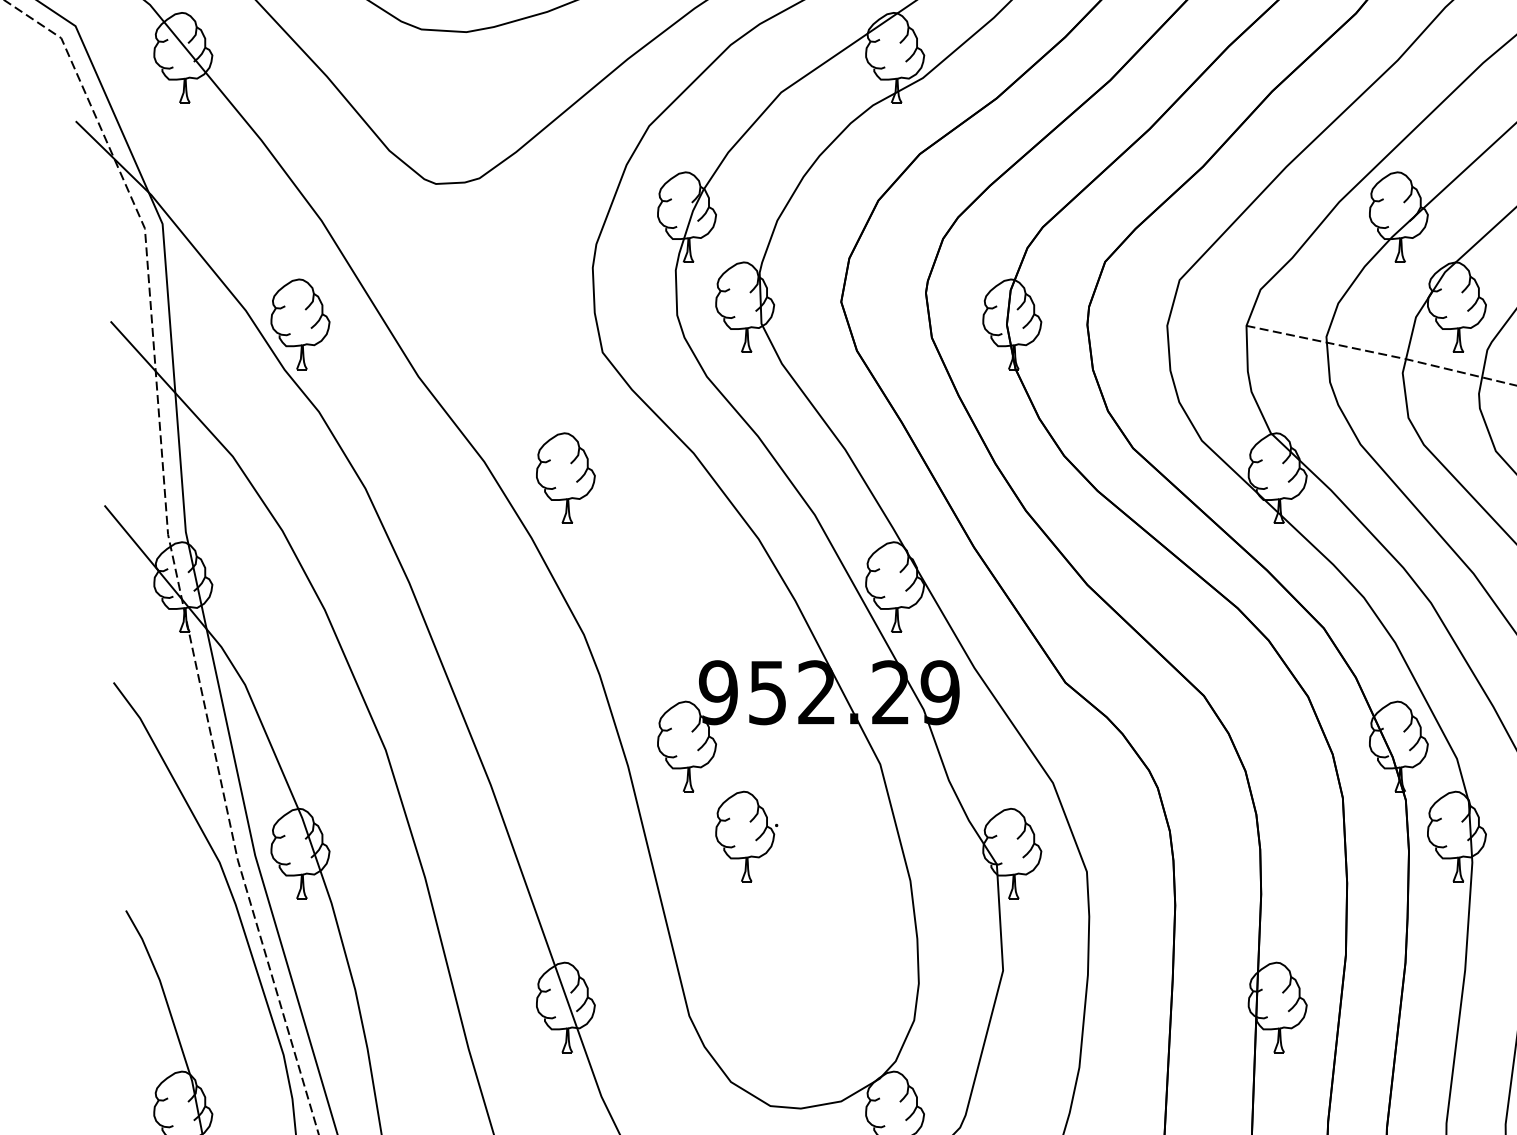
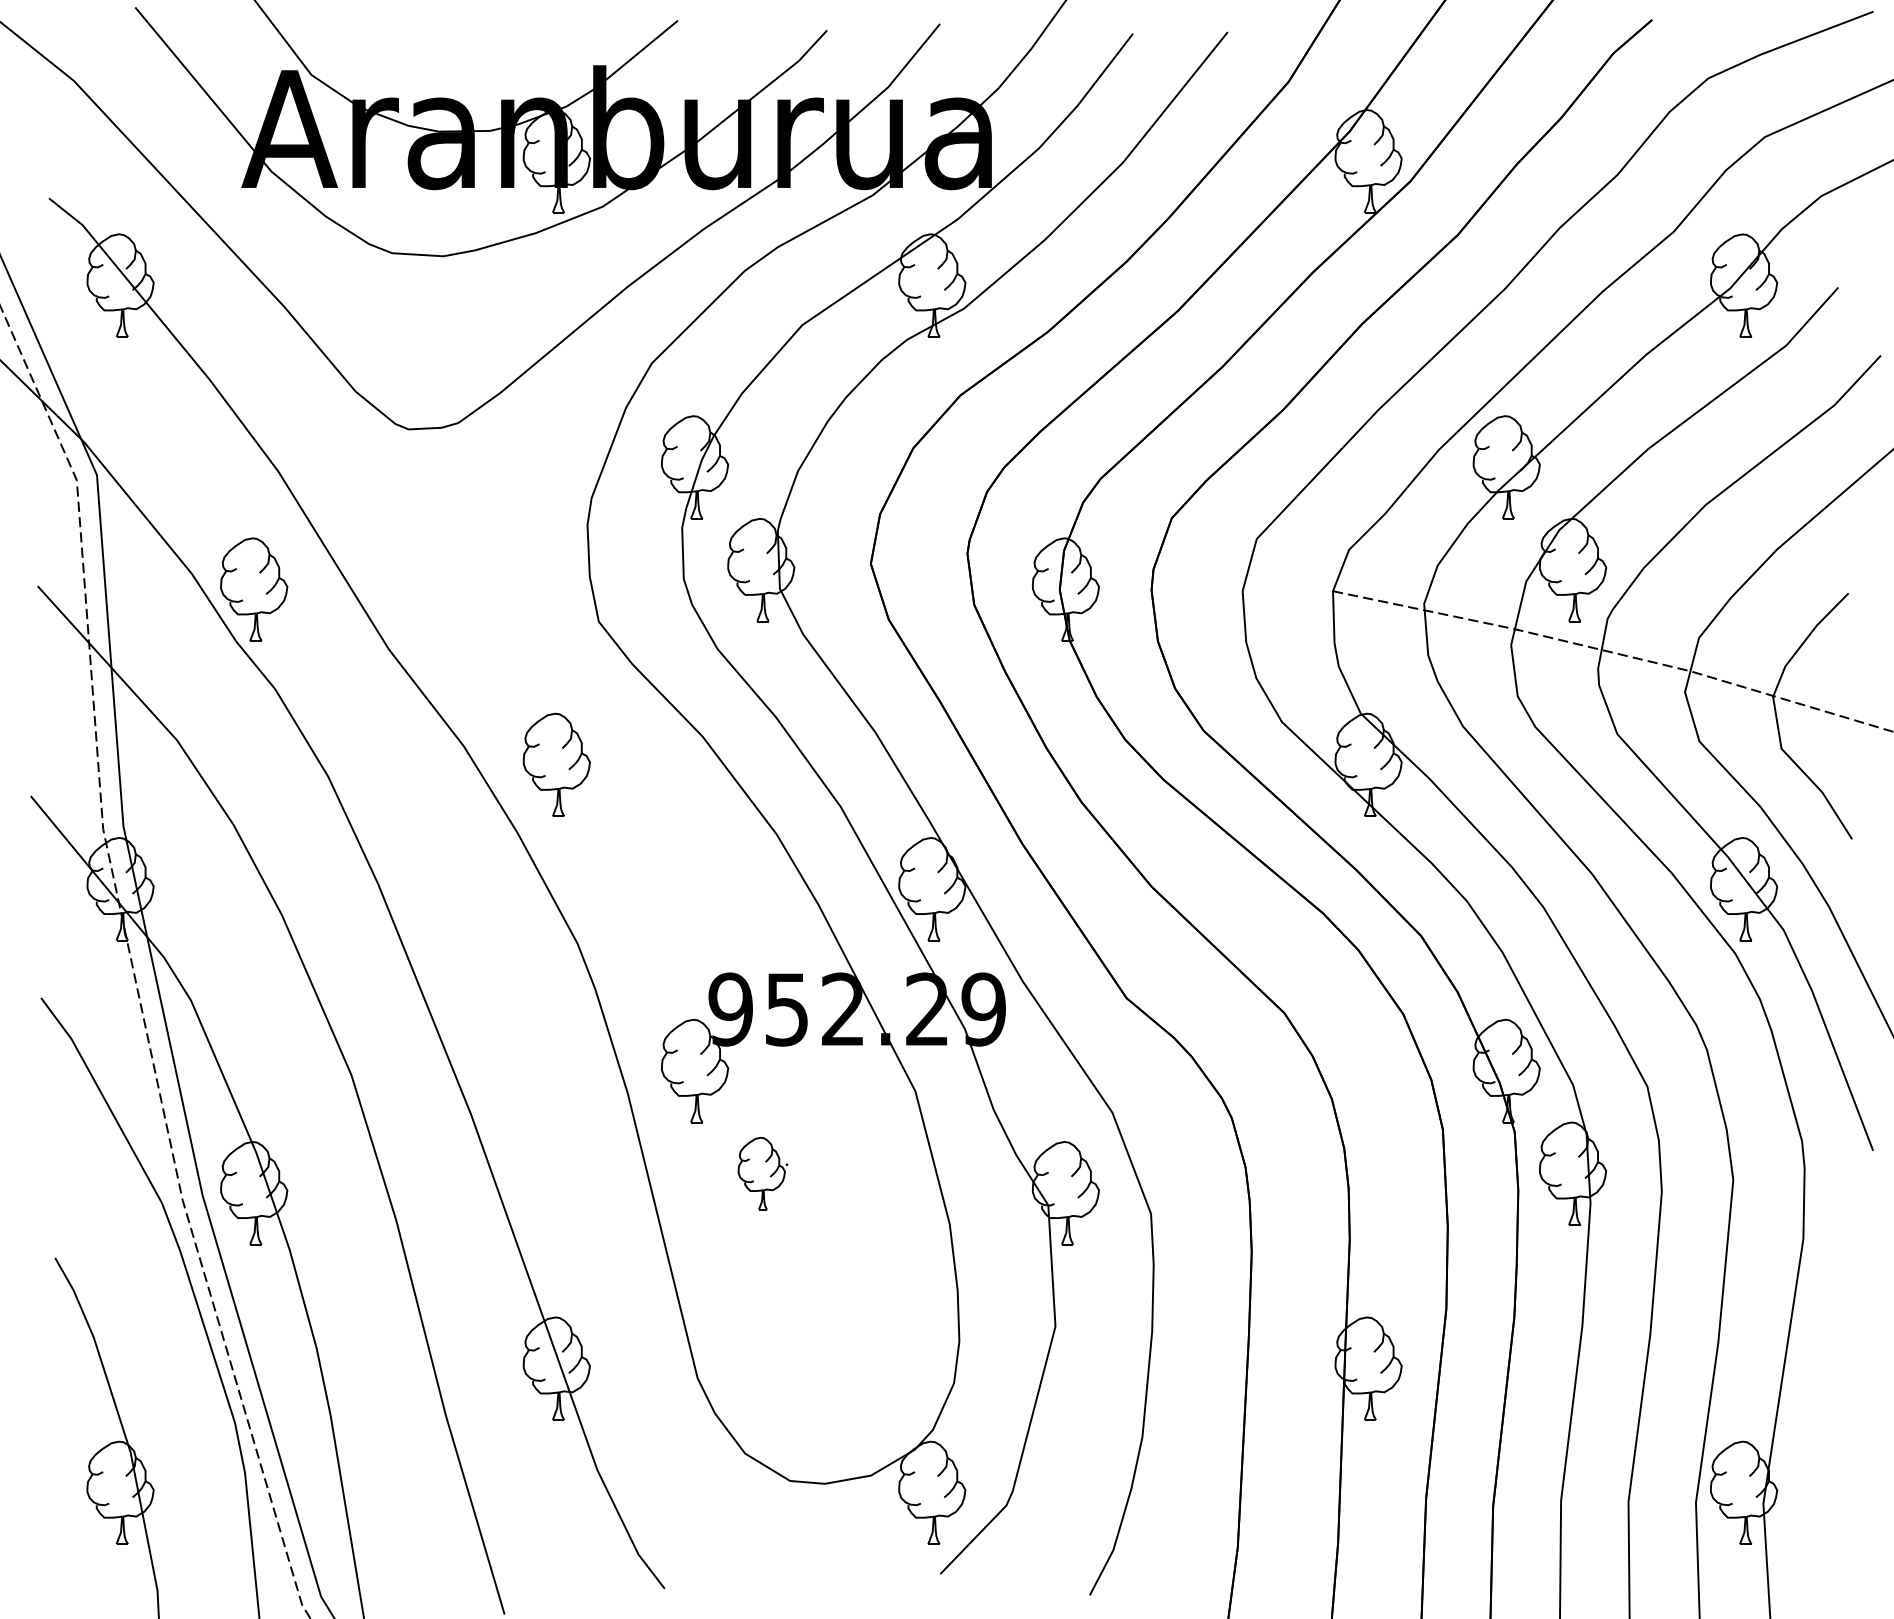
part: (746, 836) -> (762, 1173), size x0.7

